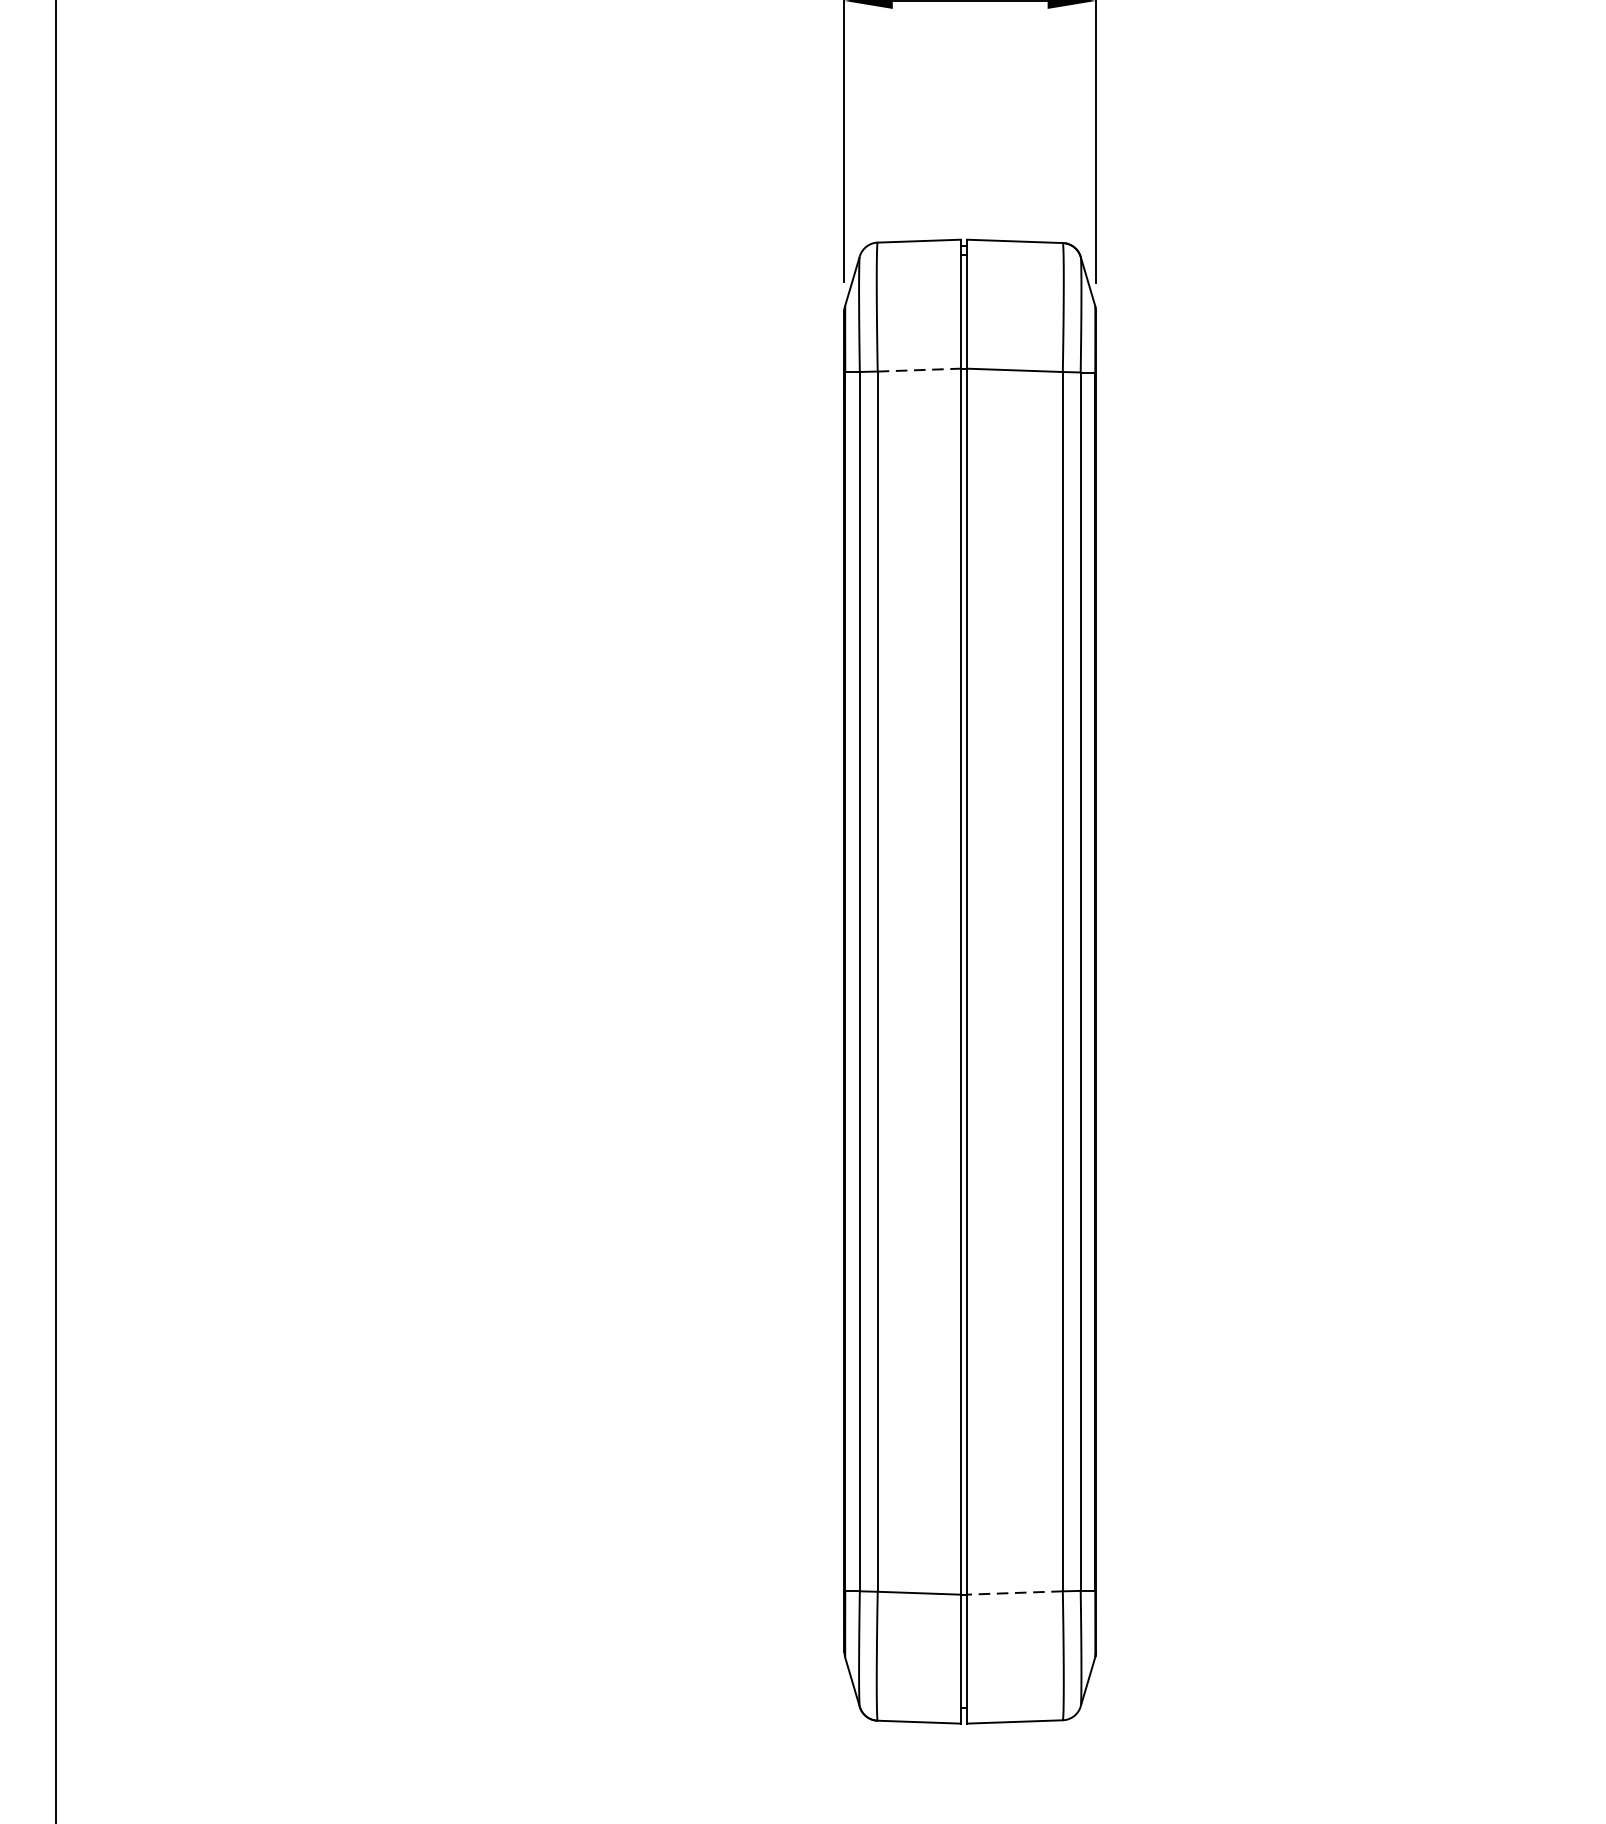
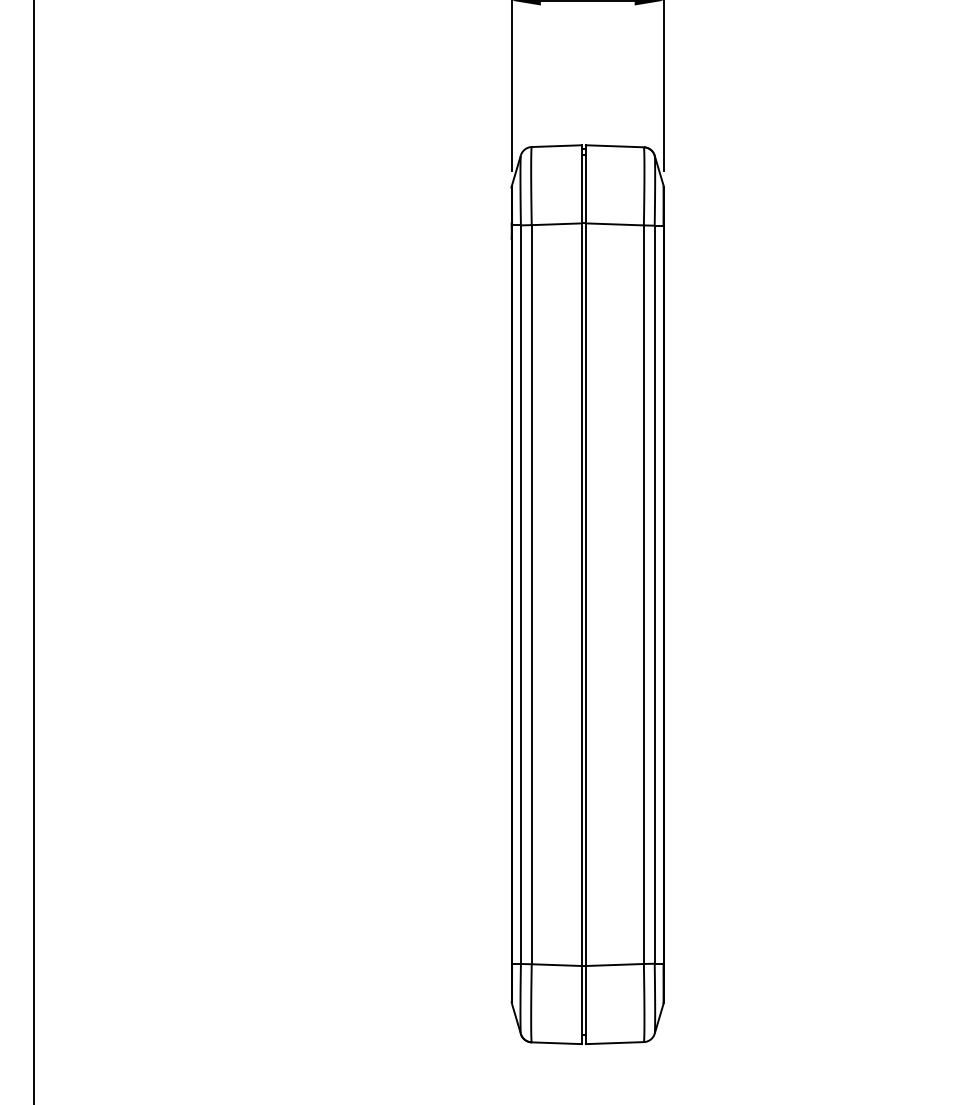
line: (920, 370) -> (557, 224), dashed -> solid
line: (1014, 1593) -> (614, 965), dashed -> solid

